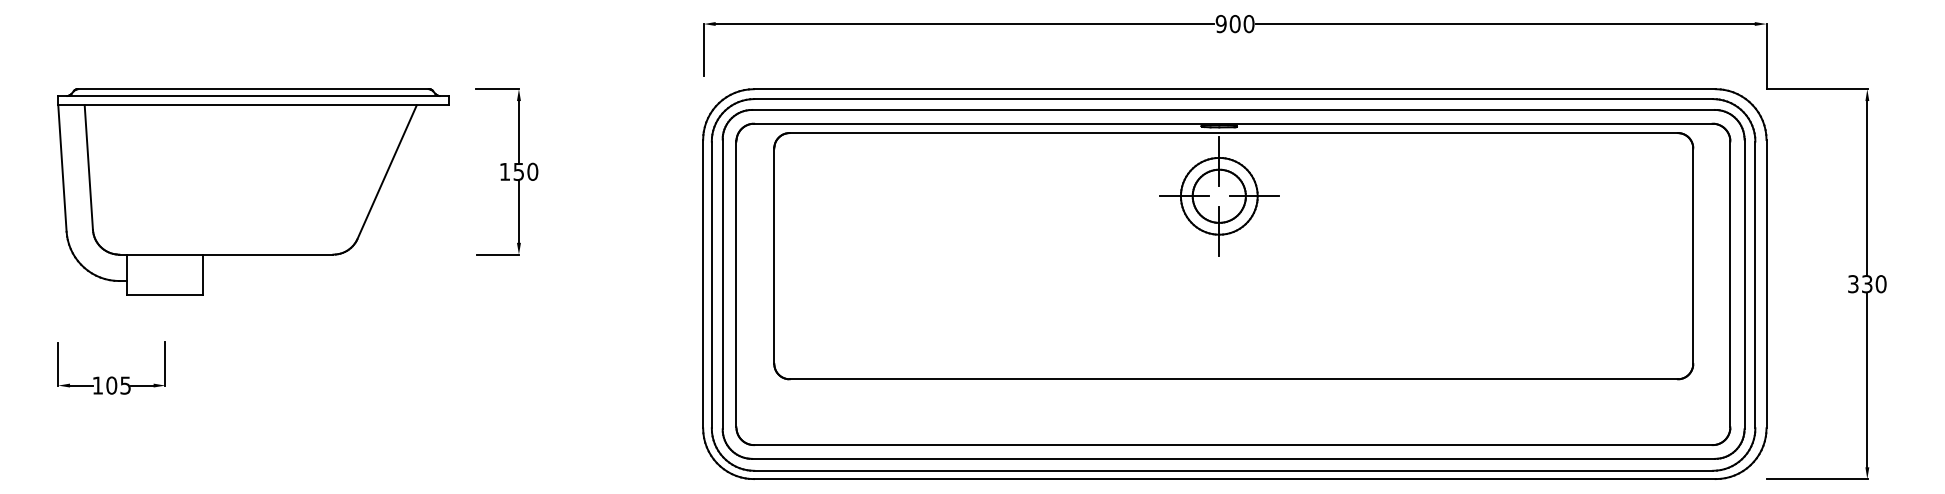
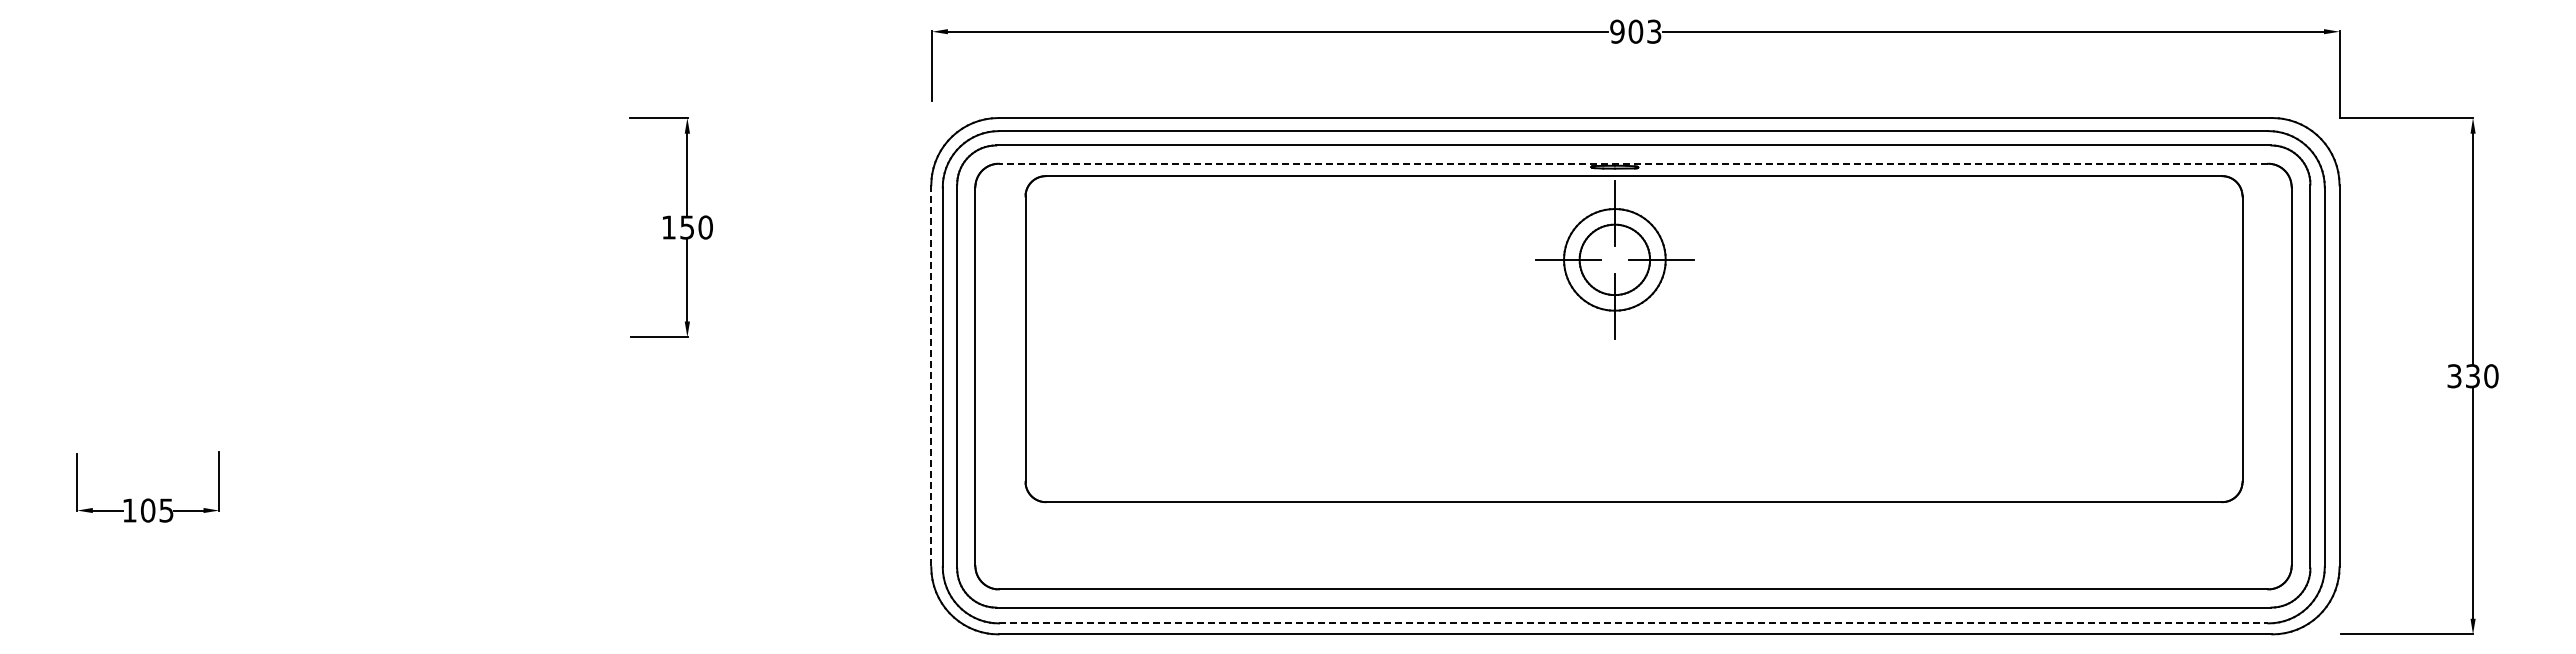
text: (1249, 23) -> (1654, 31), 900 -> 903
line: (1233, 123) -> (1633, 163), solid -> dashed
part: (253, 191) -> (335, 253), removed
line: (703, 284) -> (931, 376), solid -> dashed
line: (1233, 470) -> (1633, 623), solid -> dashed

